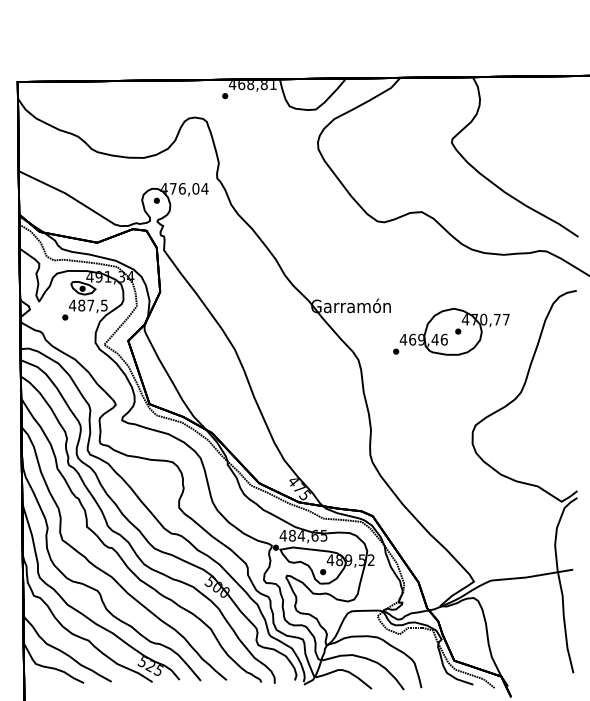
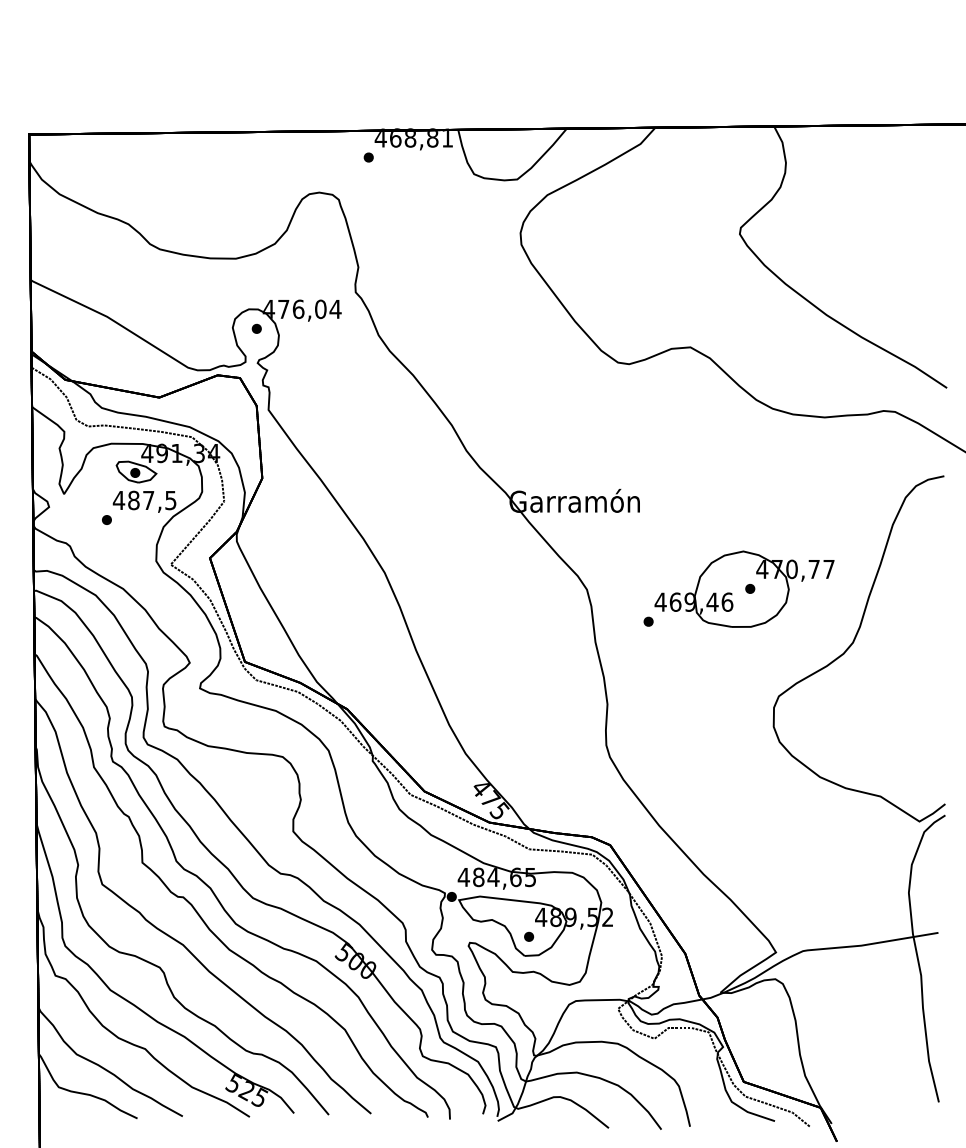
part: (451, 331) -> (739, 588), moved

